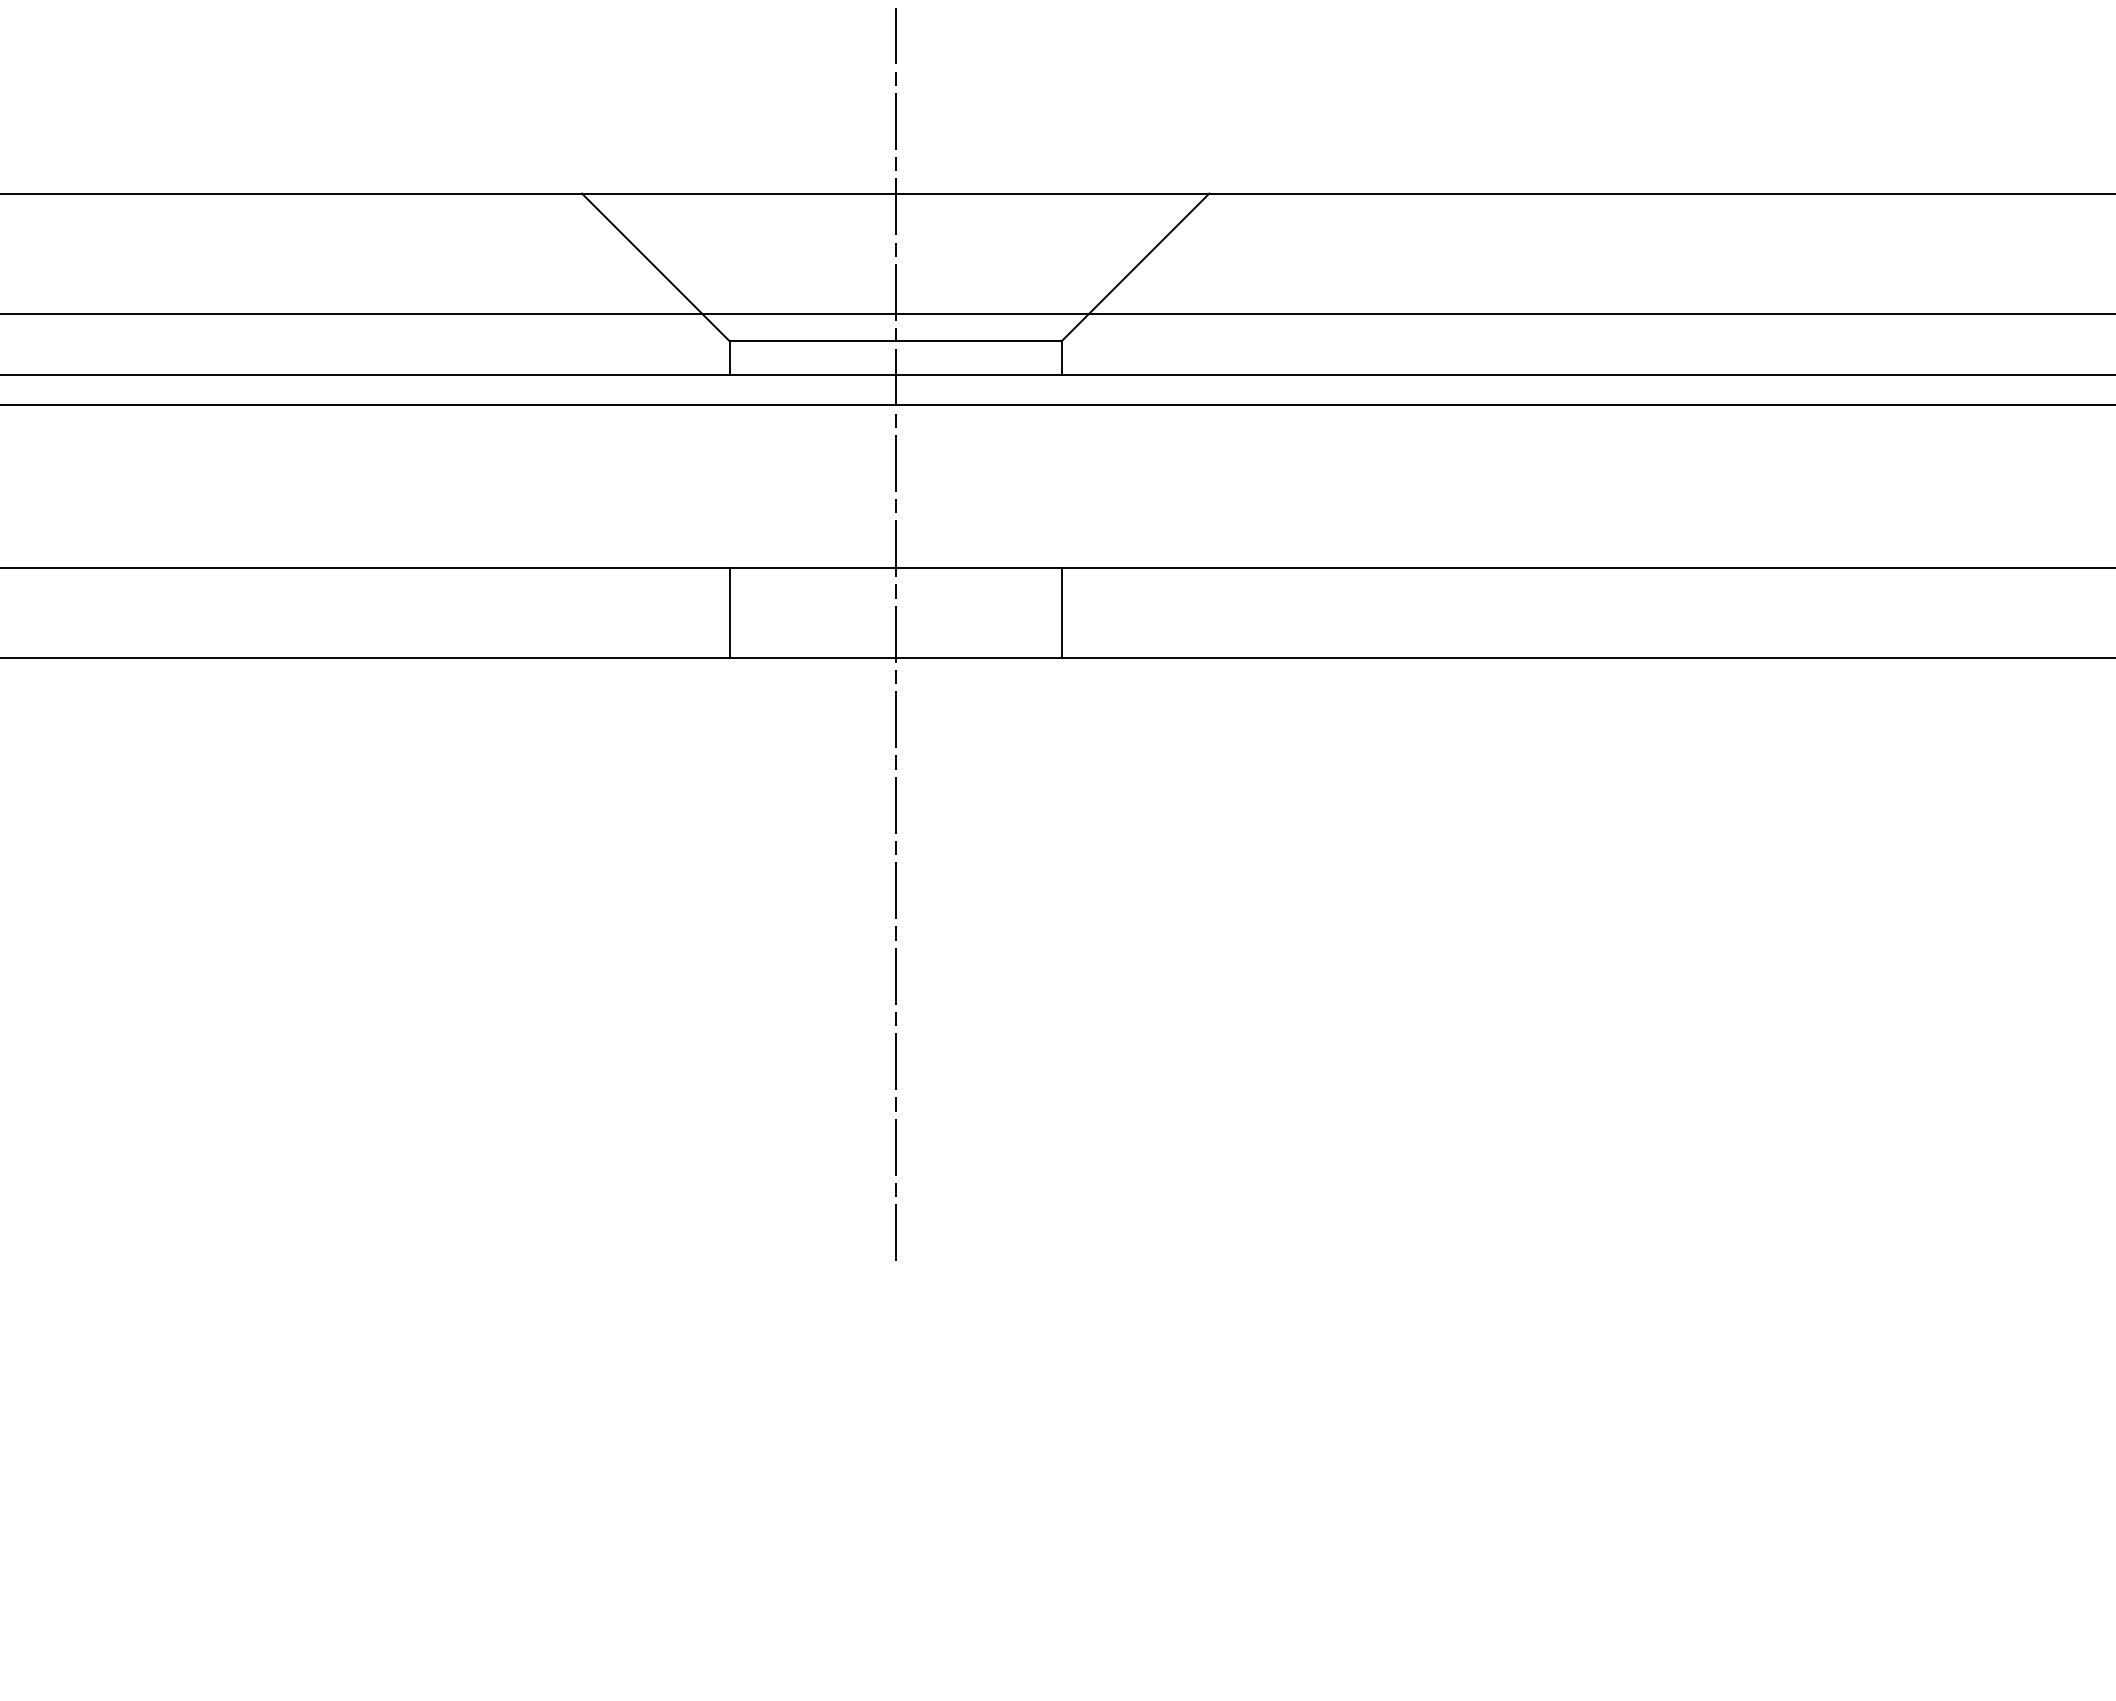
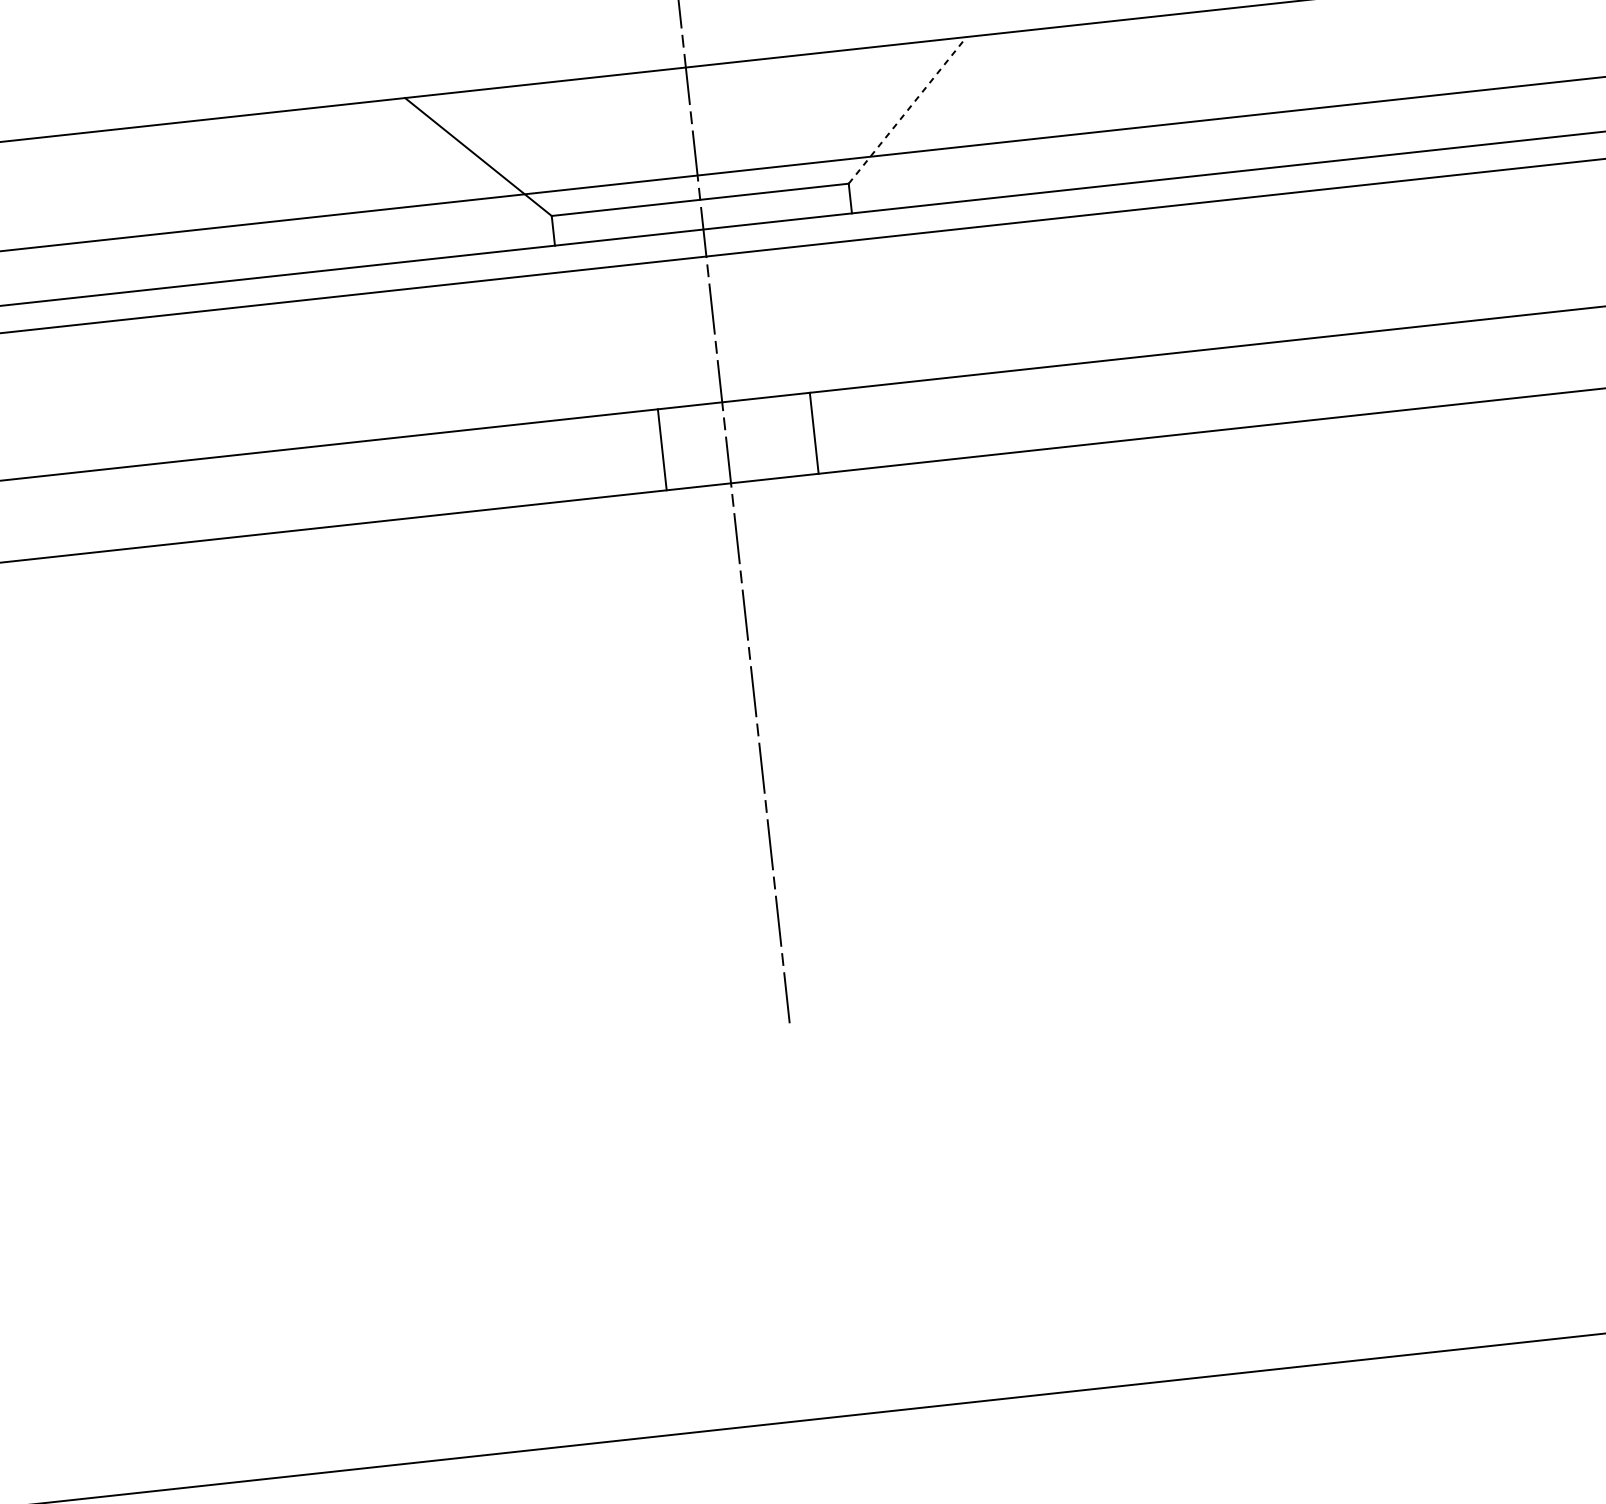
line: (1135, 267) -> (907, 110), solid -> dashed
line: (729, 612) -> (662, 449), moved
line: (1061, 612) -> (814, 433), moved

